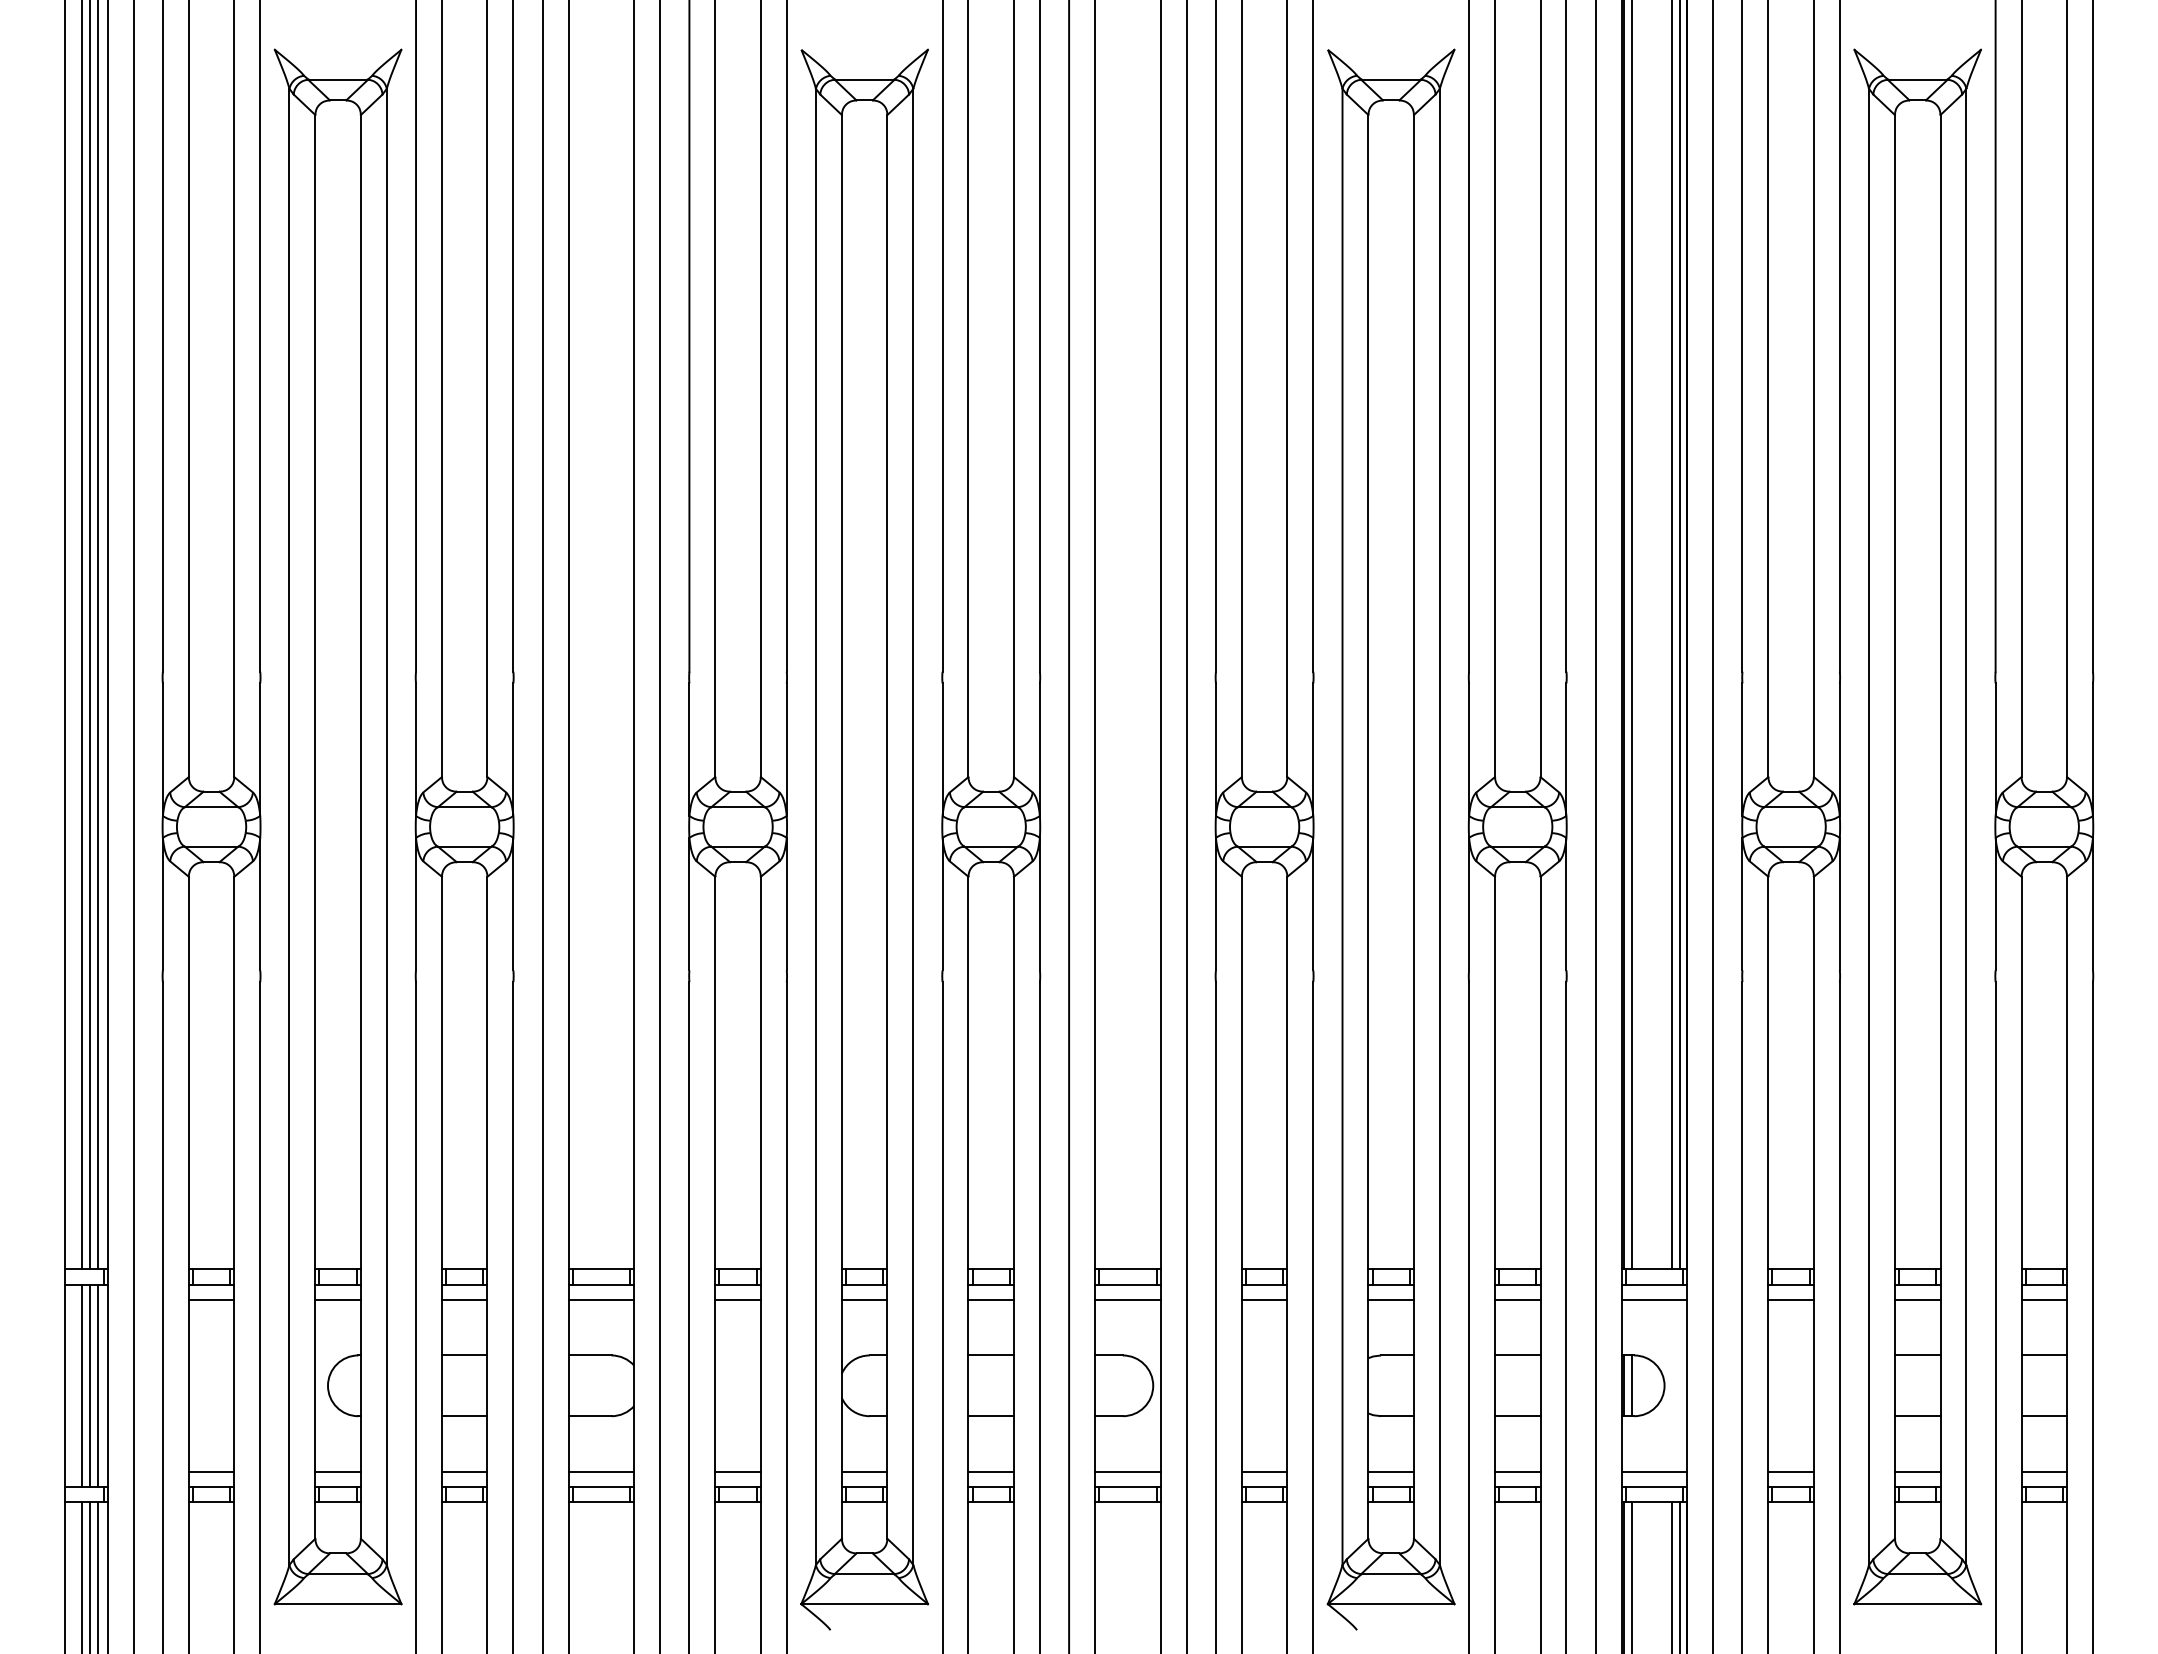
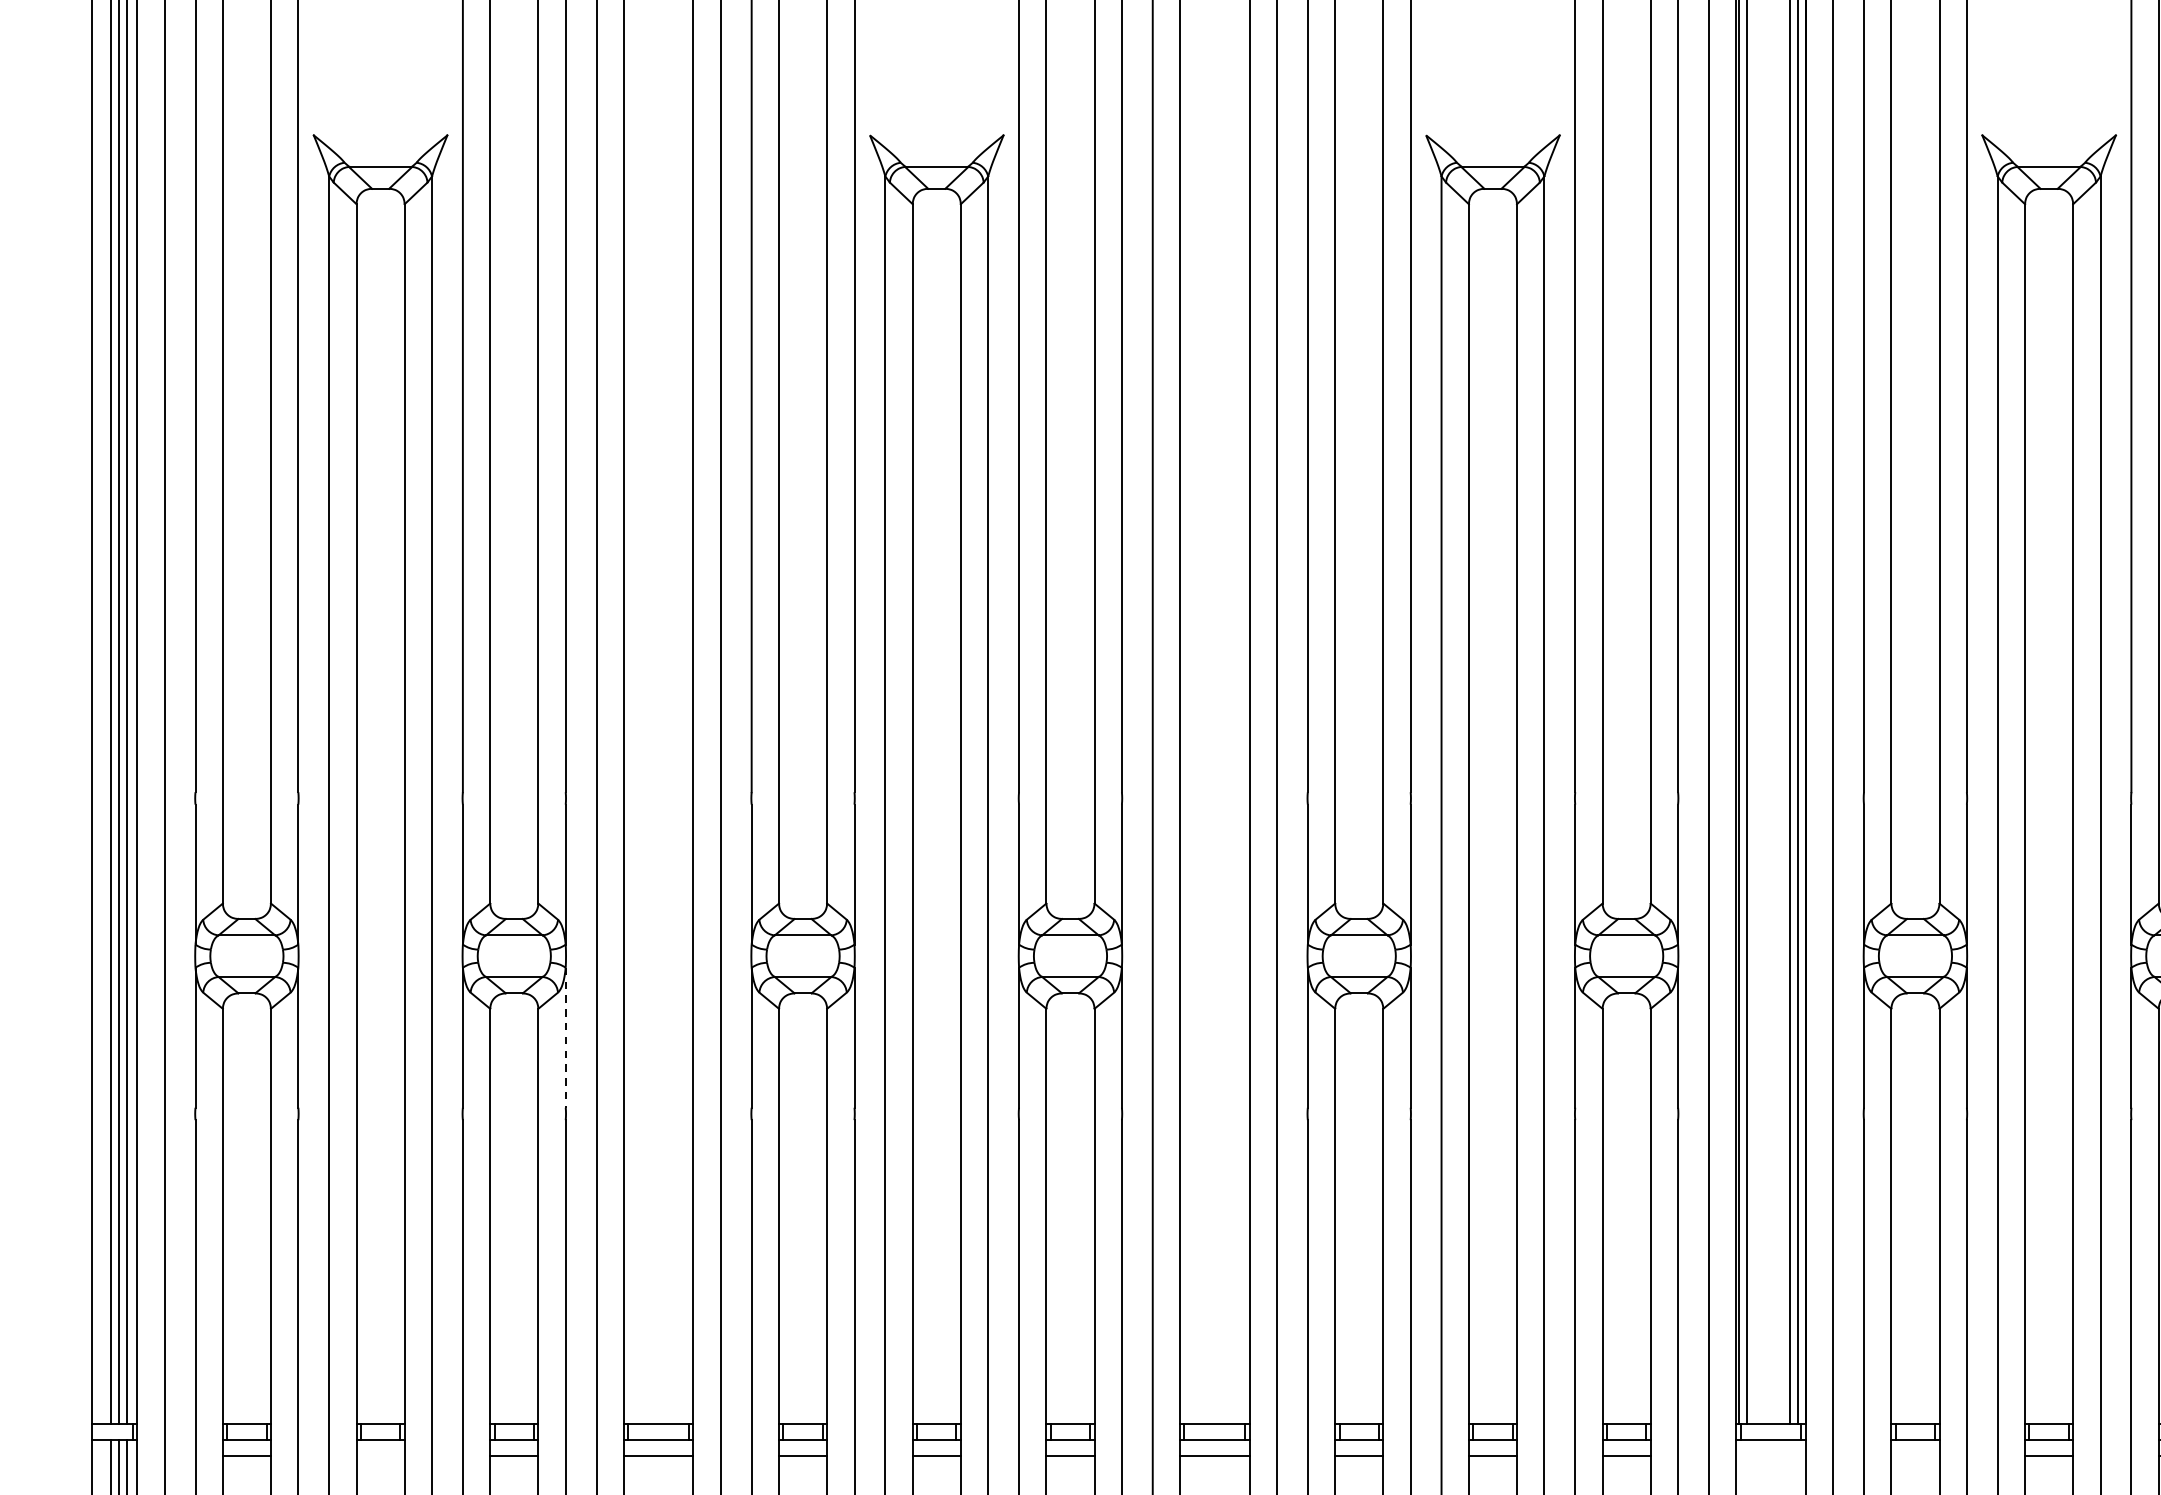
line: (513, 904) -> (565, 1038), solid -> dashed
line: (337, 1299) -> (379, 1455), removed
line: (1654, 1299) -> (1771, 1455), removed
line: (1790, 1299) -> (1914, 1455), removed

